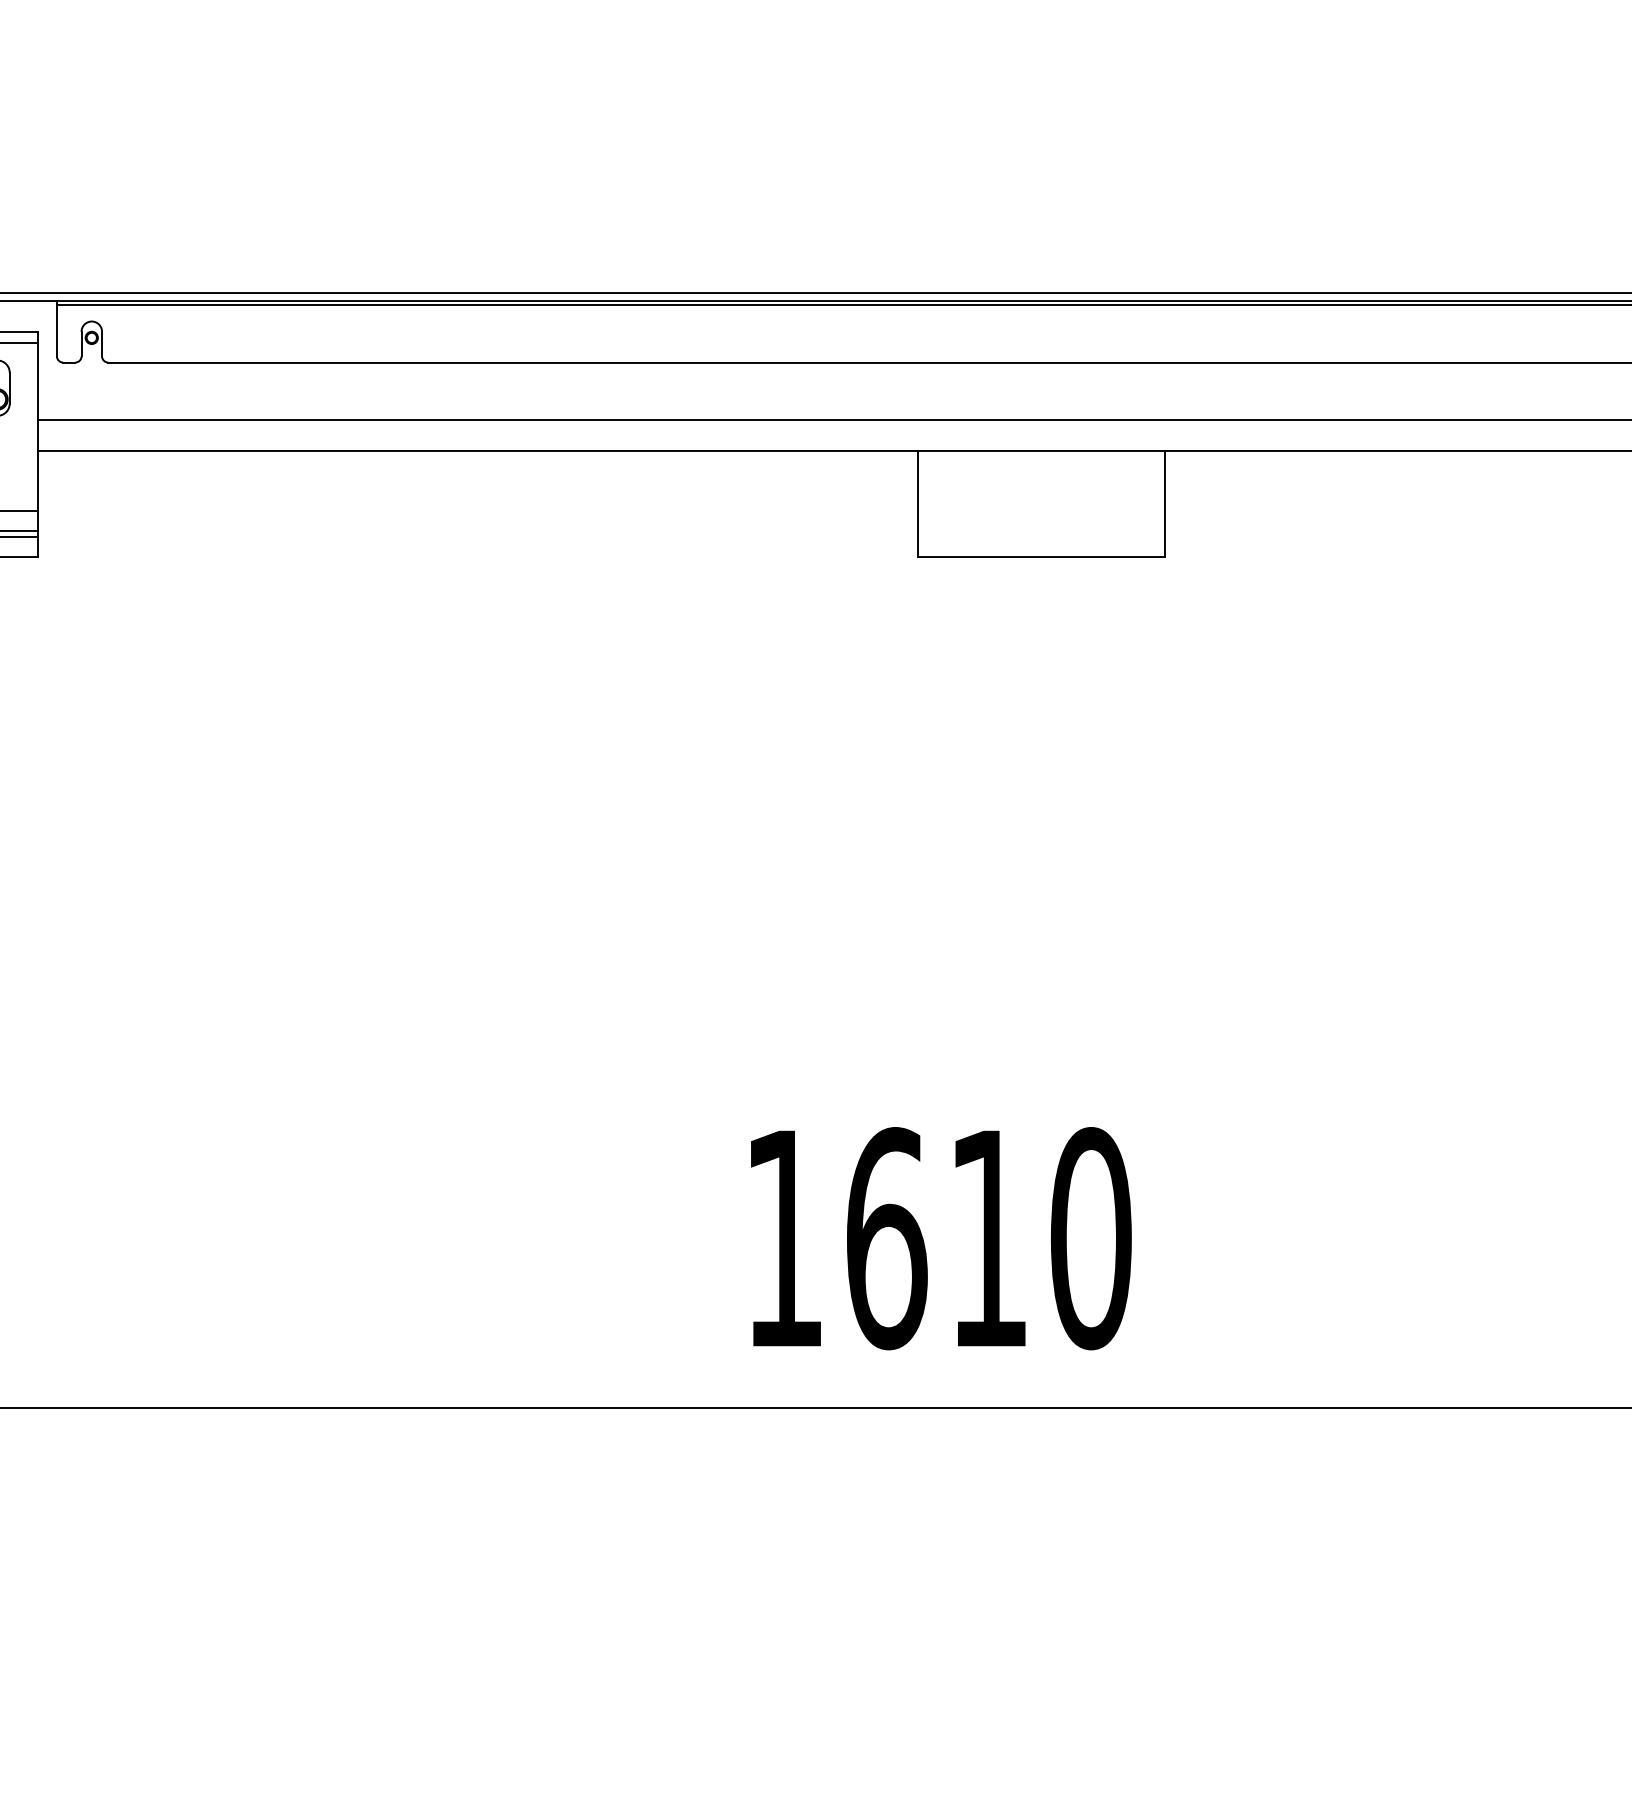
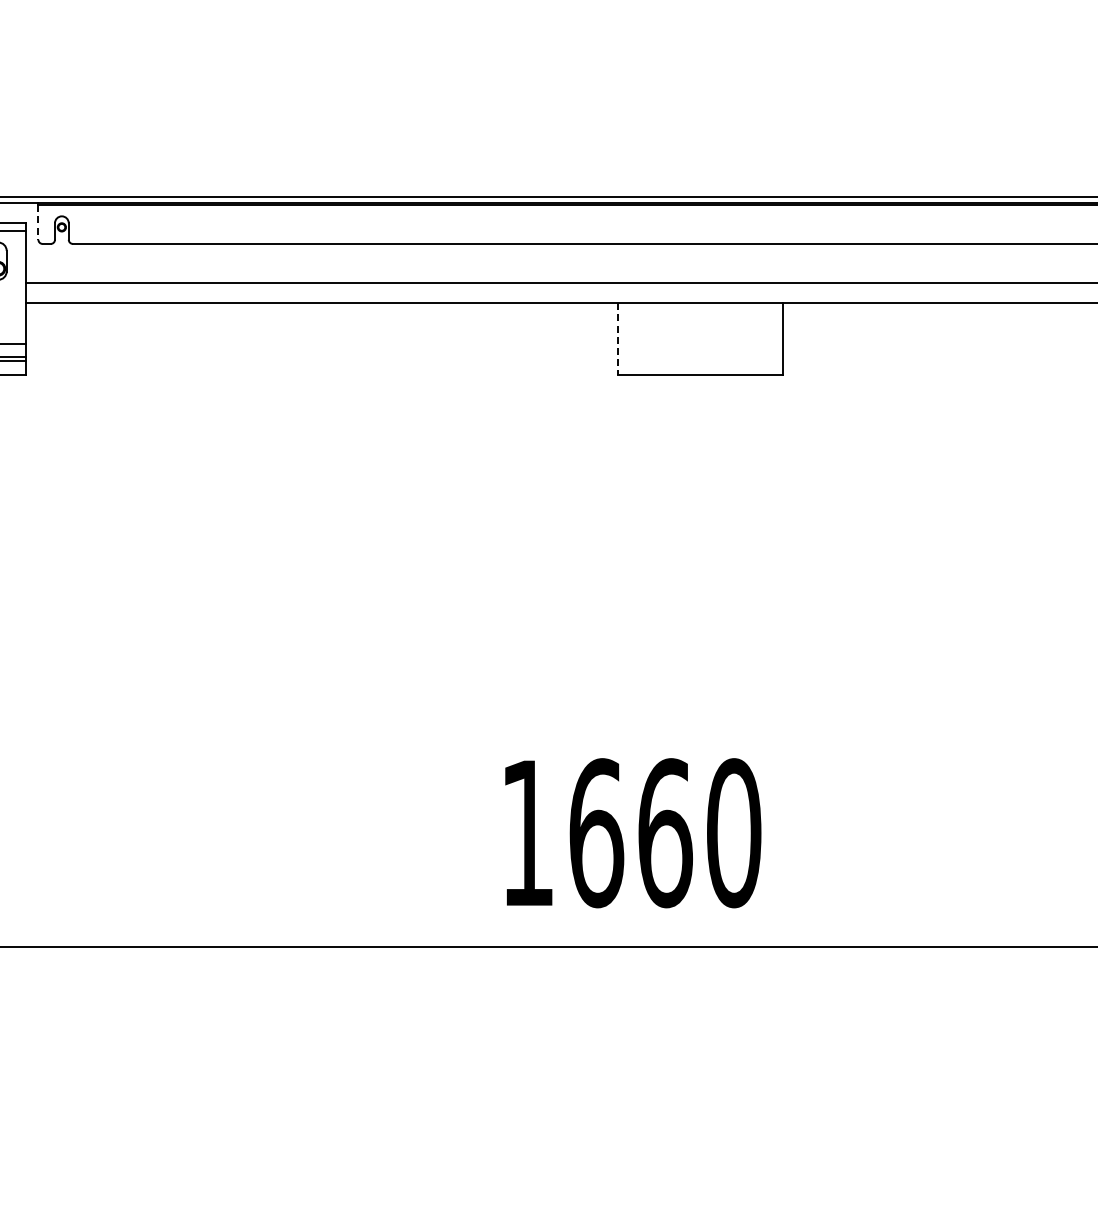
line: (57, 332) -> (38, 223), solid -> dashed
line: (917, 504) -> (617, 339), solid -> dashed
text: (989, 1239) -> (665, 833), 1610 -> 1660

